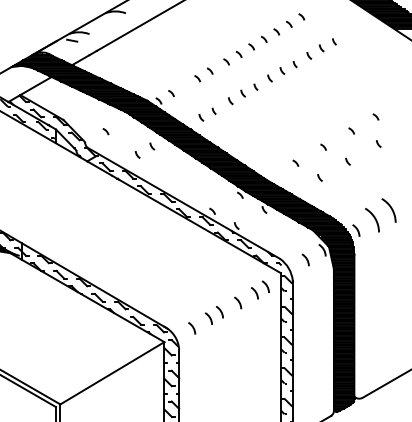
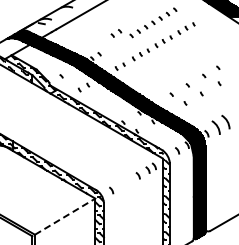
part: (204, 74) -> (116, 33), moved
part: (214, 314) -> (124, 182), removed
line: (112, 372) -> (65, 216), solid -> dashed

